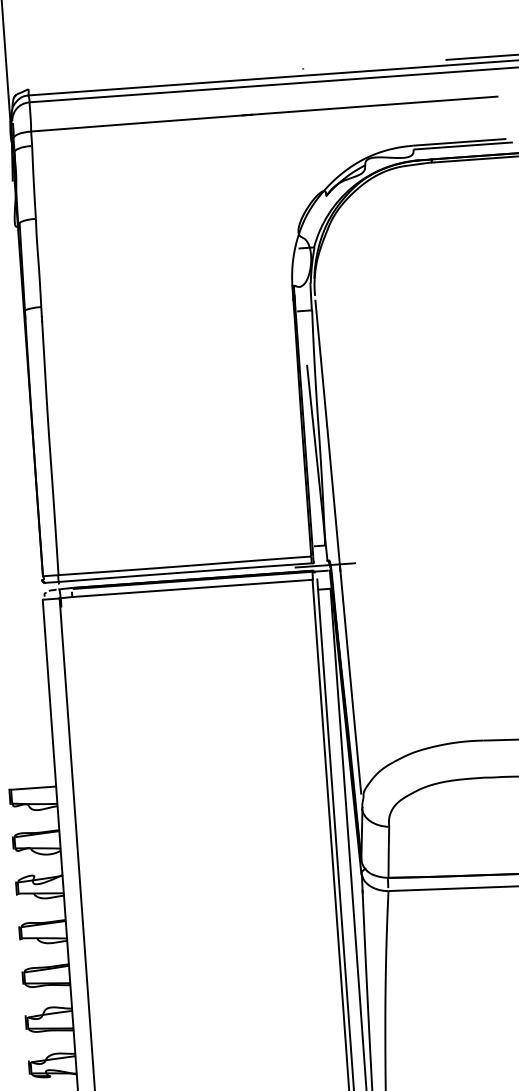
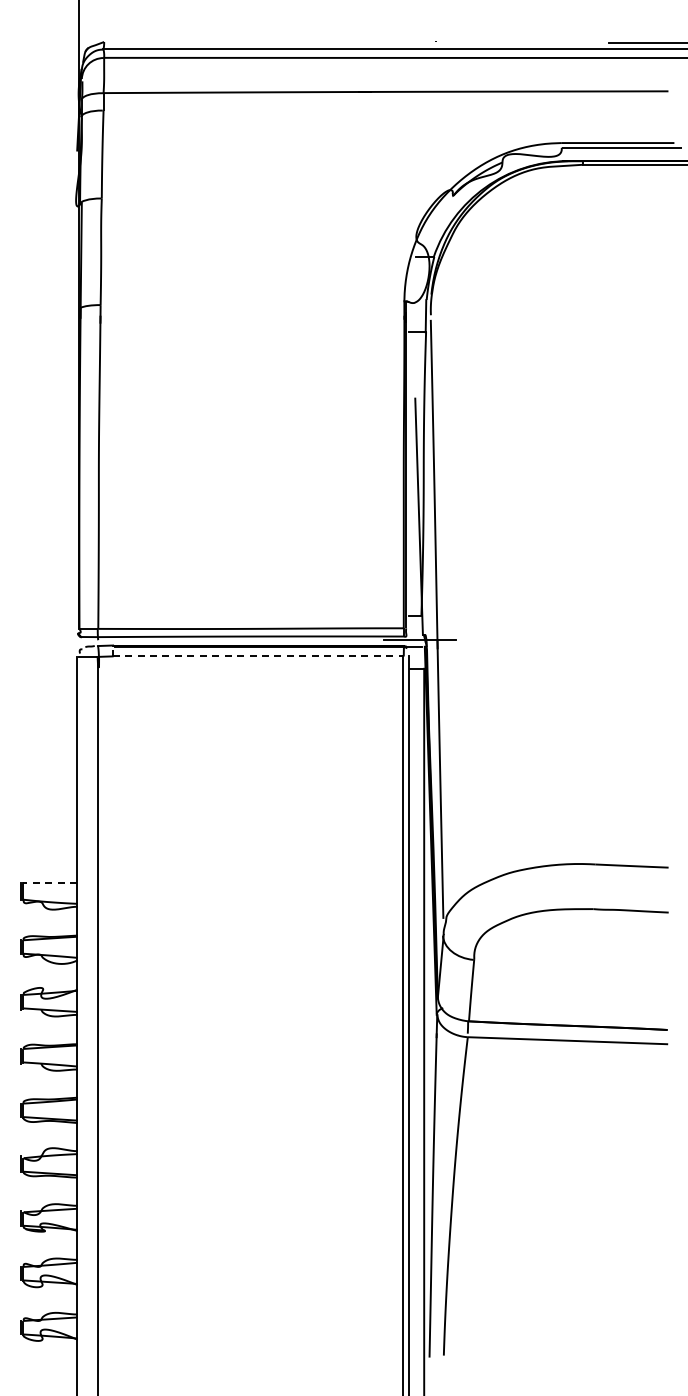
line: (192, 588) -> (258, 656), solid -> dashed
line: (33, 787) -> (49, 882), solid -> dashed

